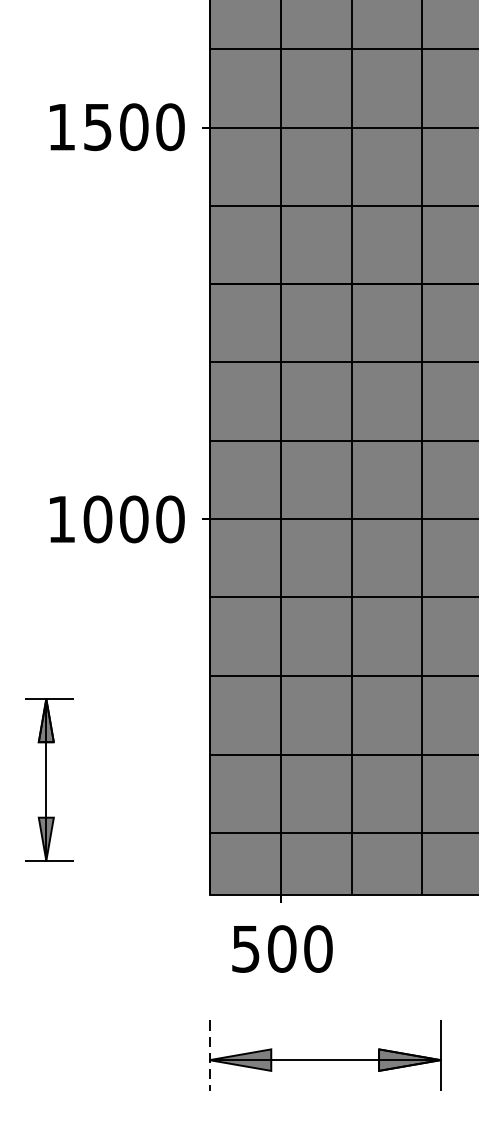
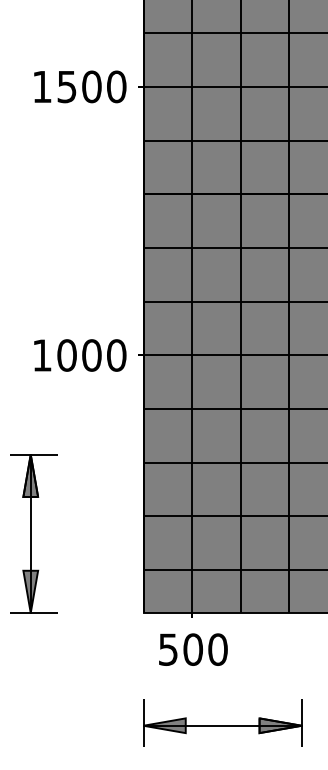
part: (48, 779) -> (33, 533), size x1.43
line: (209, 1056) -> (143, 723), dashed -> solid

